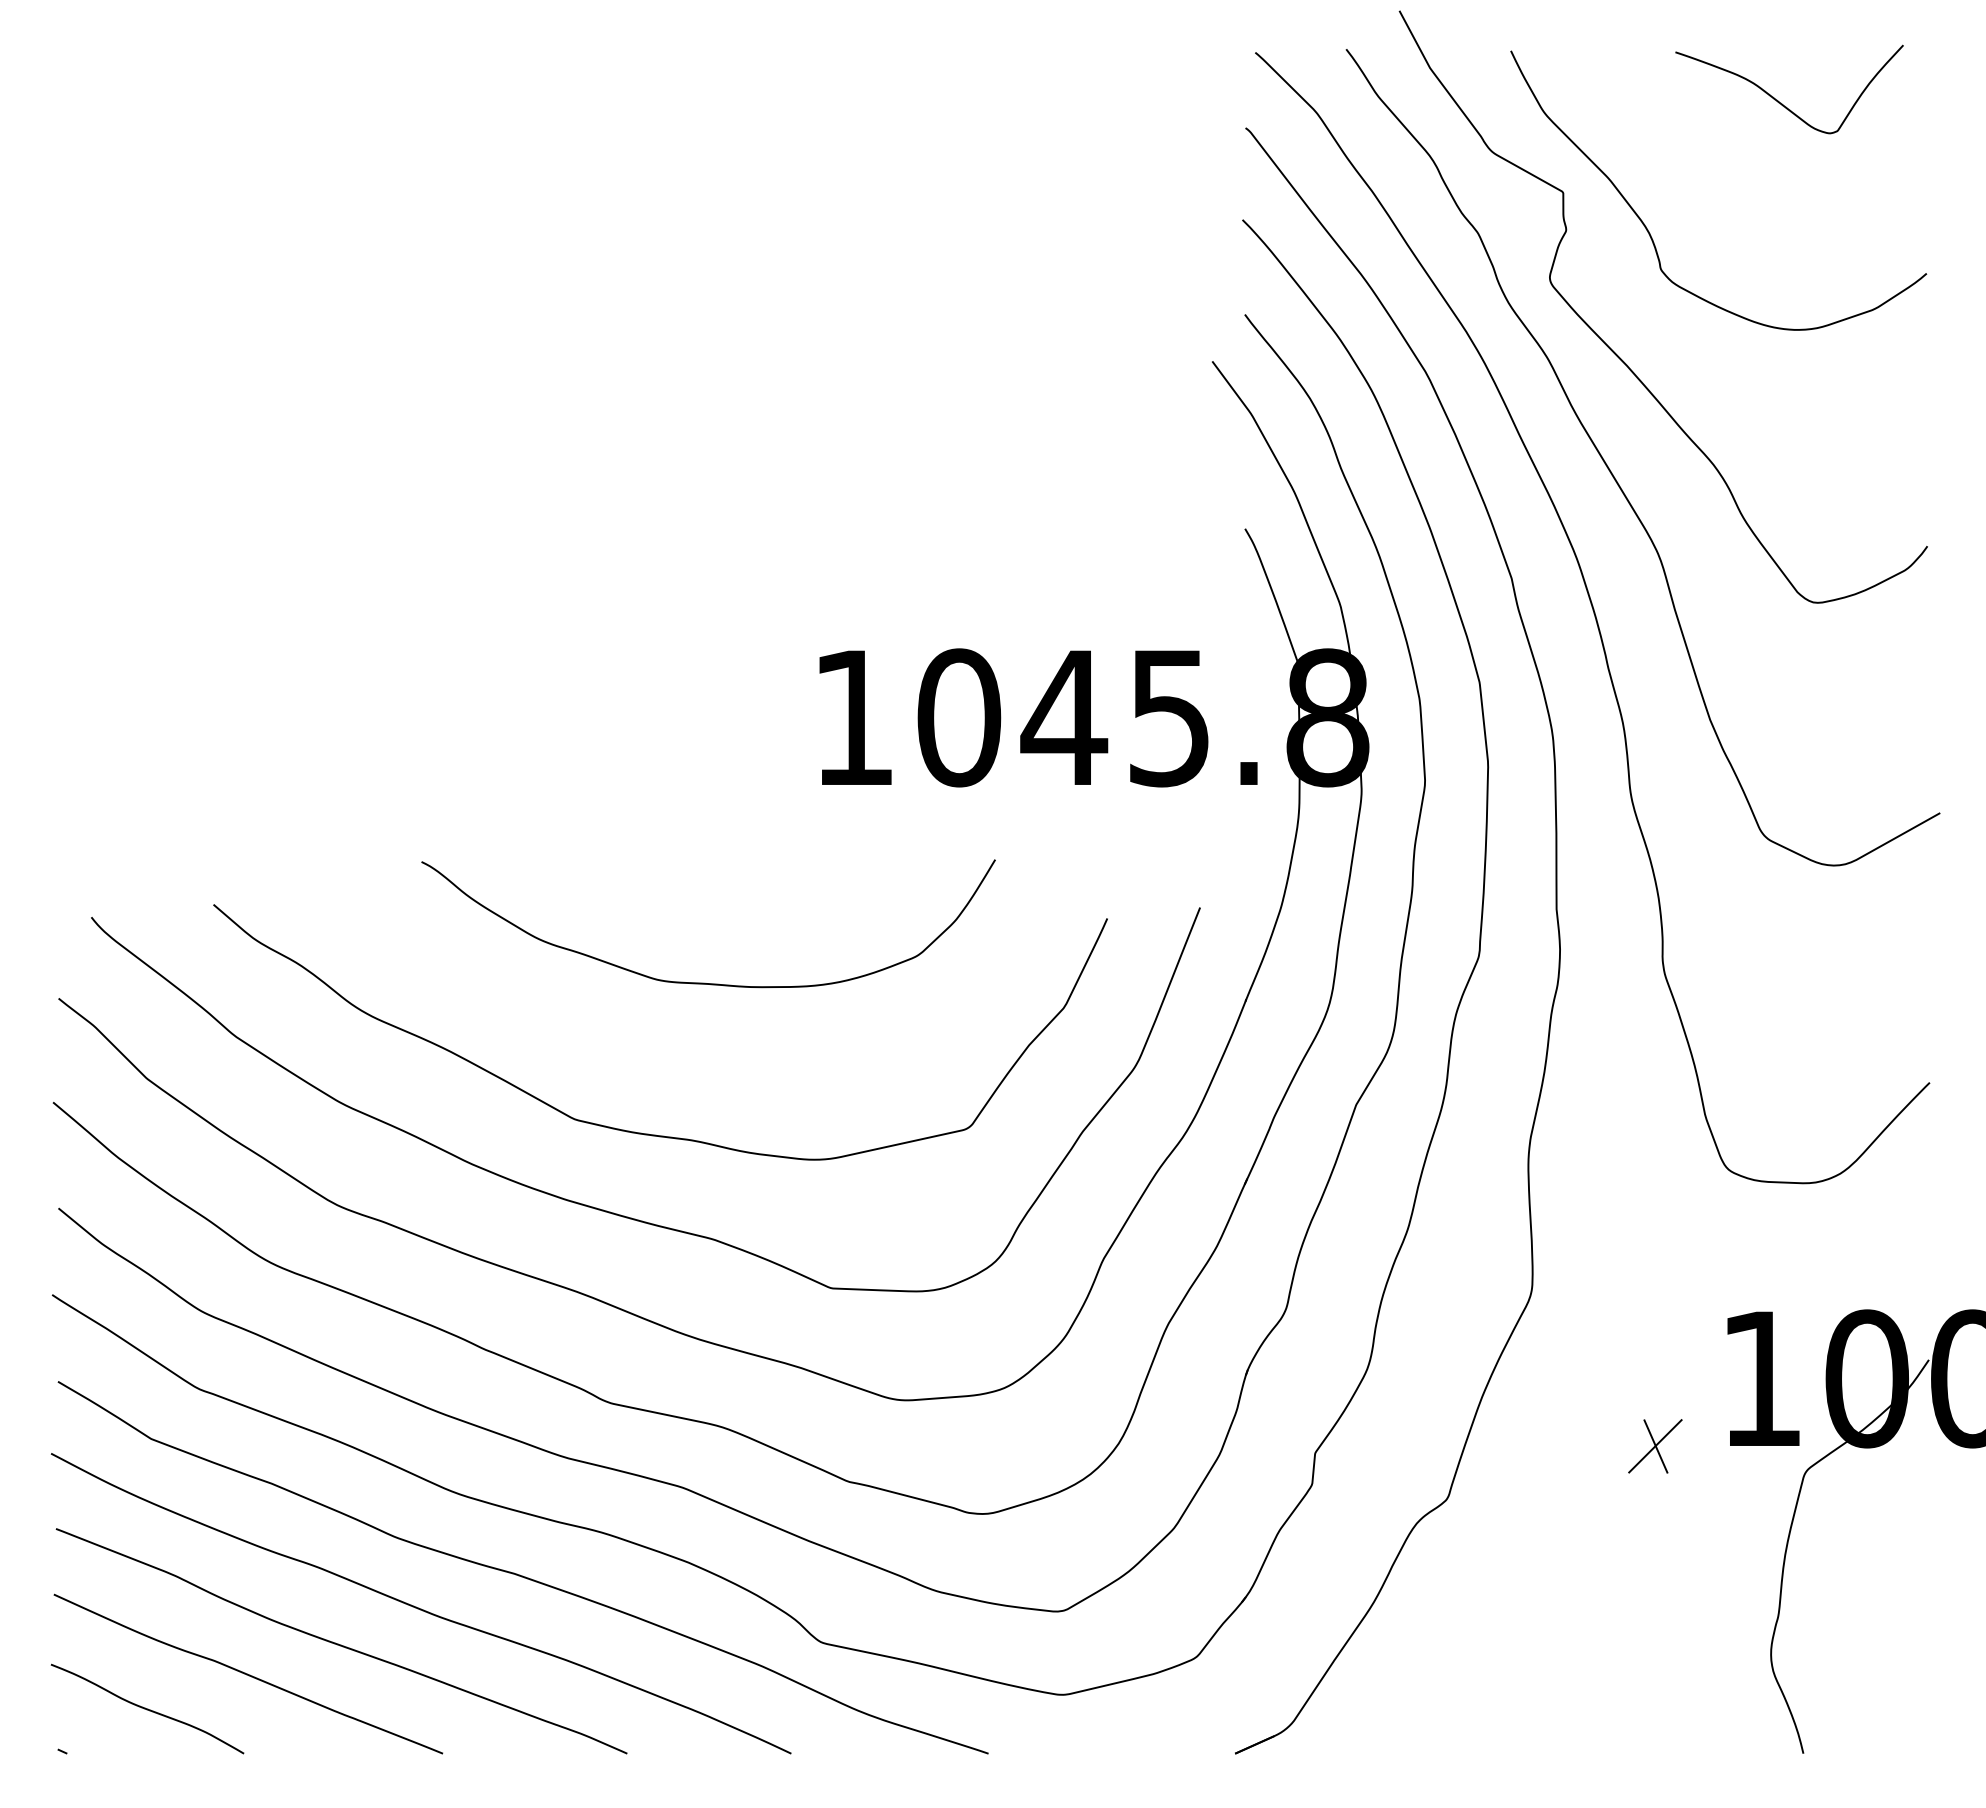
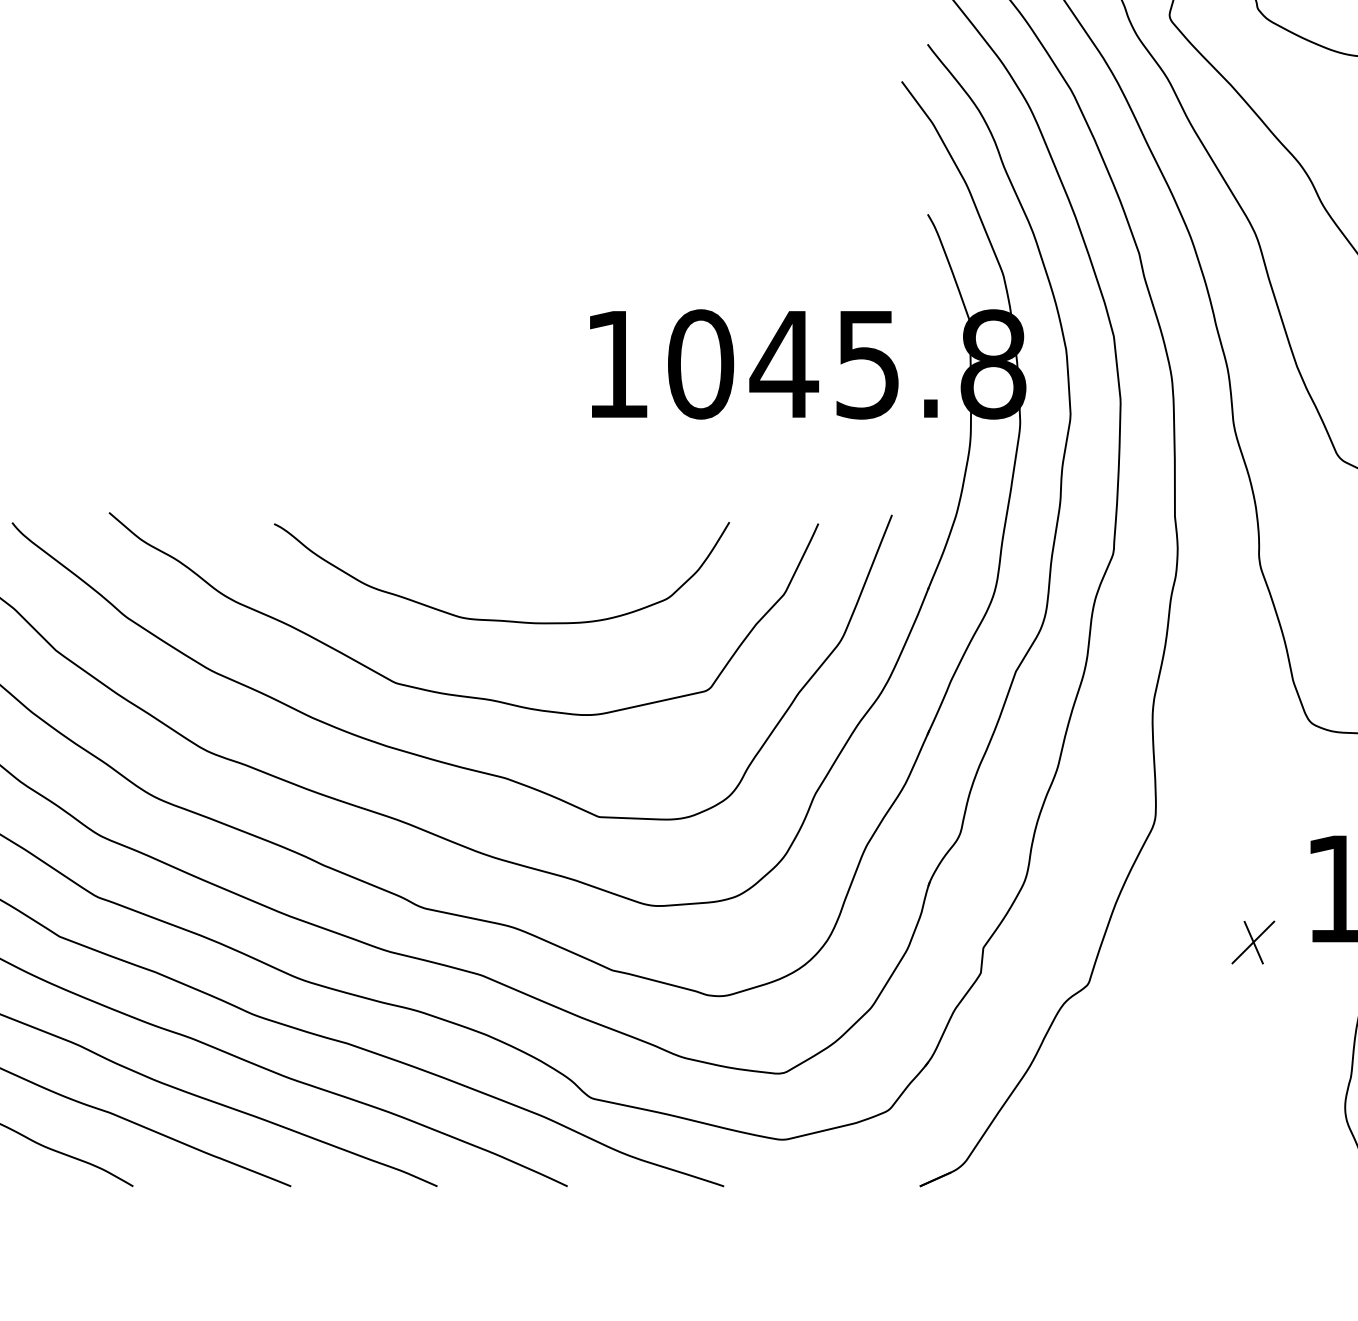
curve: (705, 982) -> (499, 619), moved

